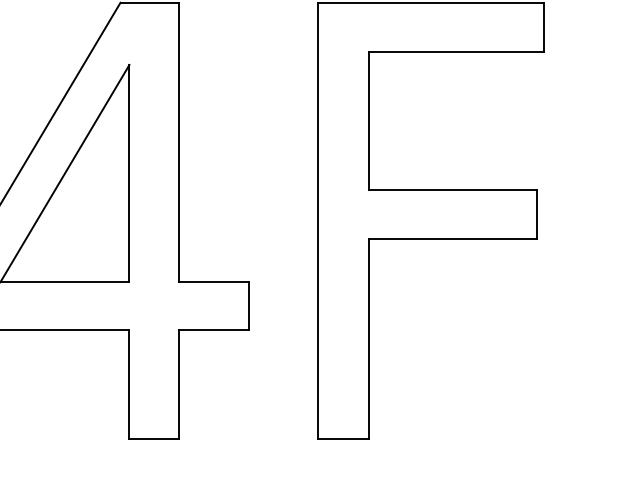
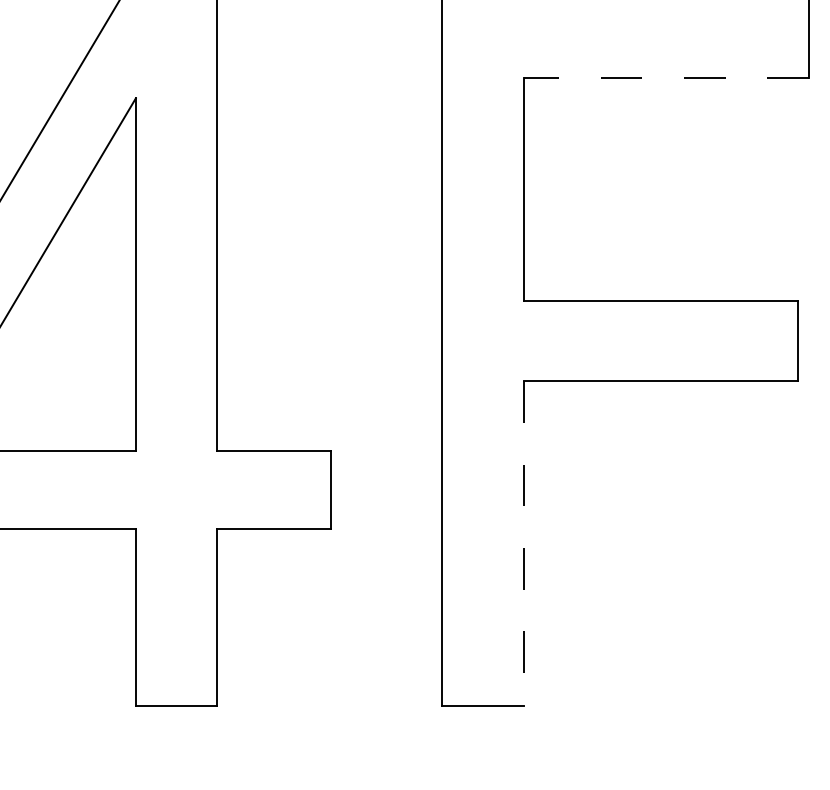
line: (456, 52) -> (666, 78), solid -> dashed
line: (368, 339) -> (523, 543), solid -> dashed

